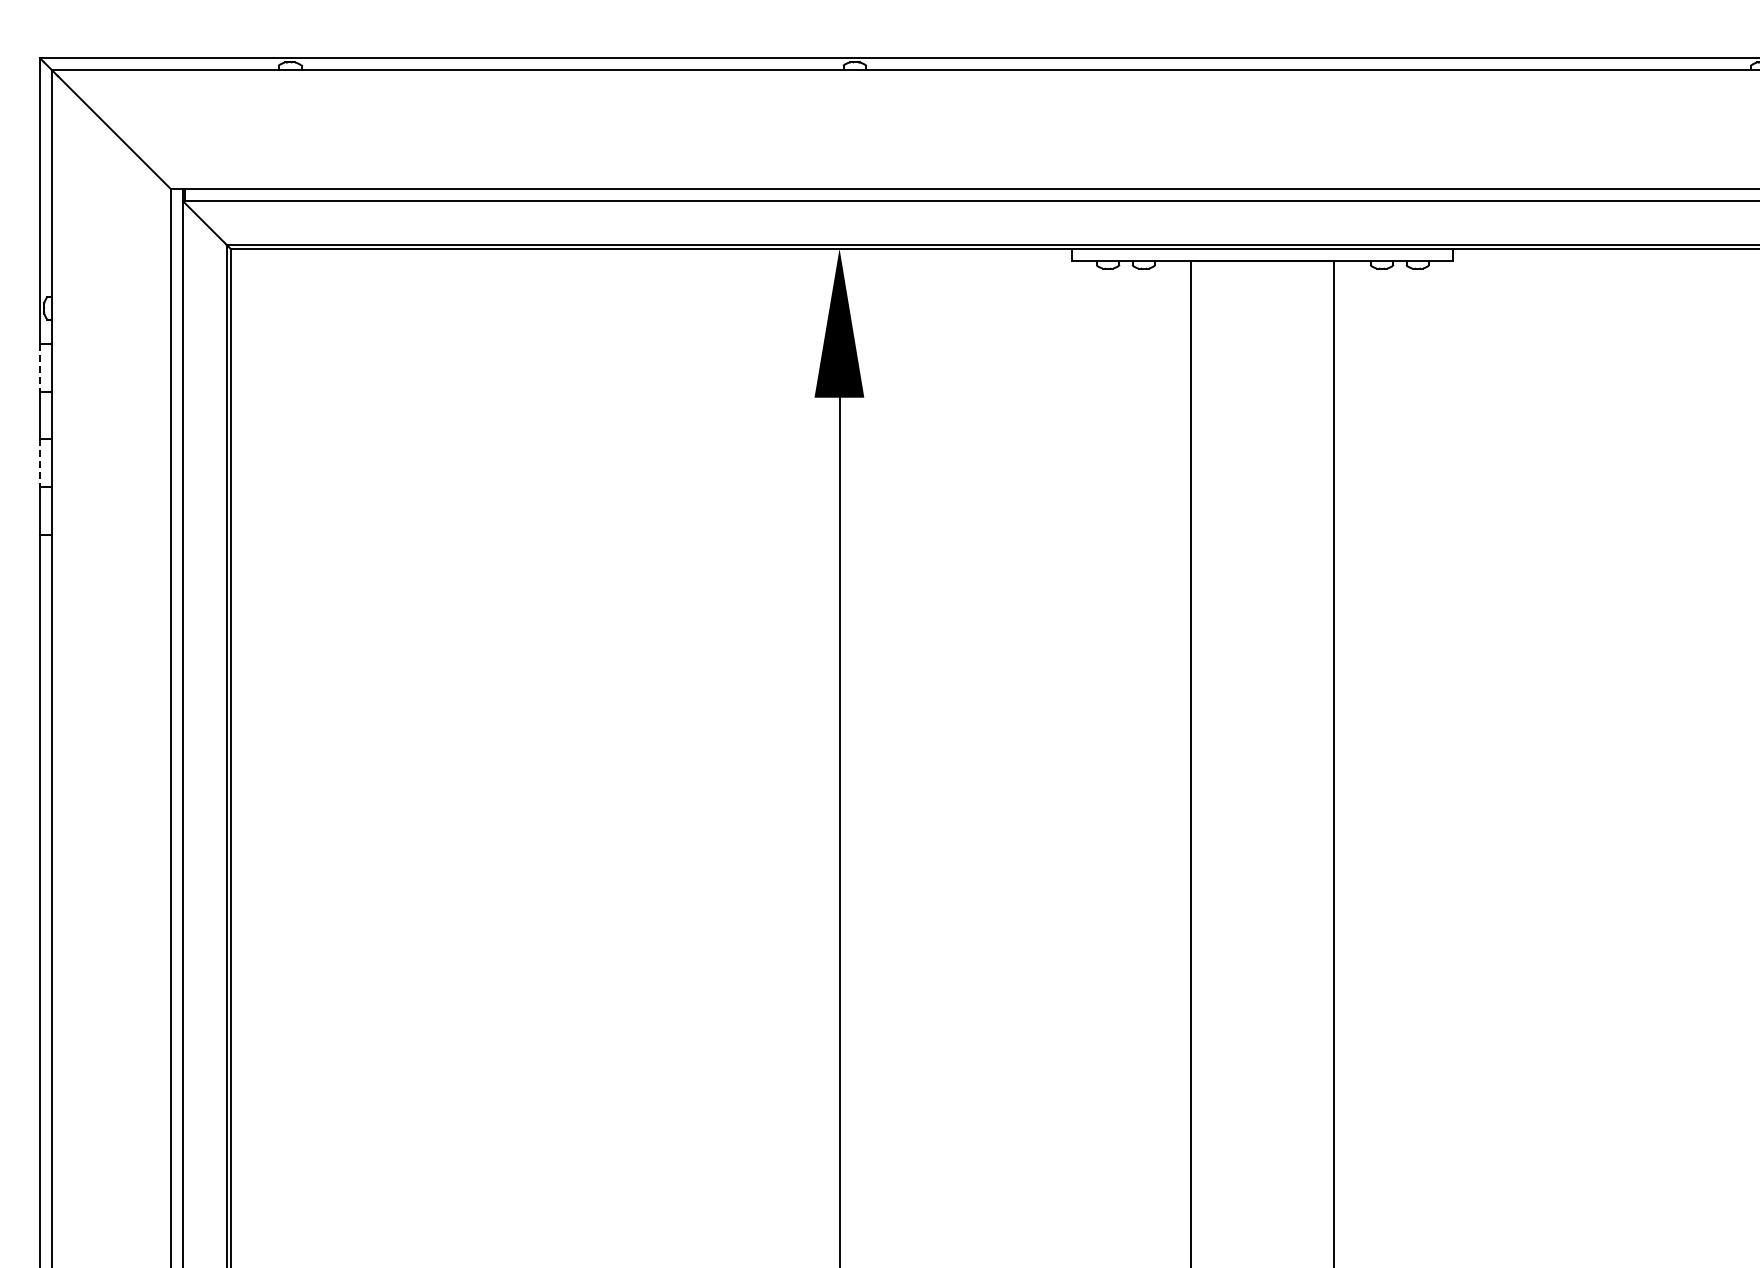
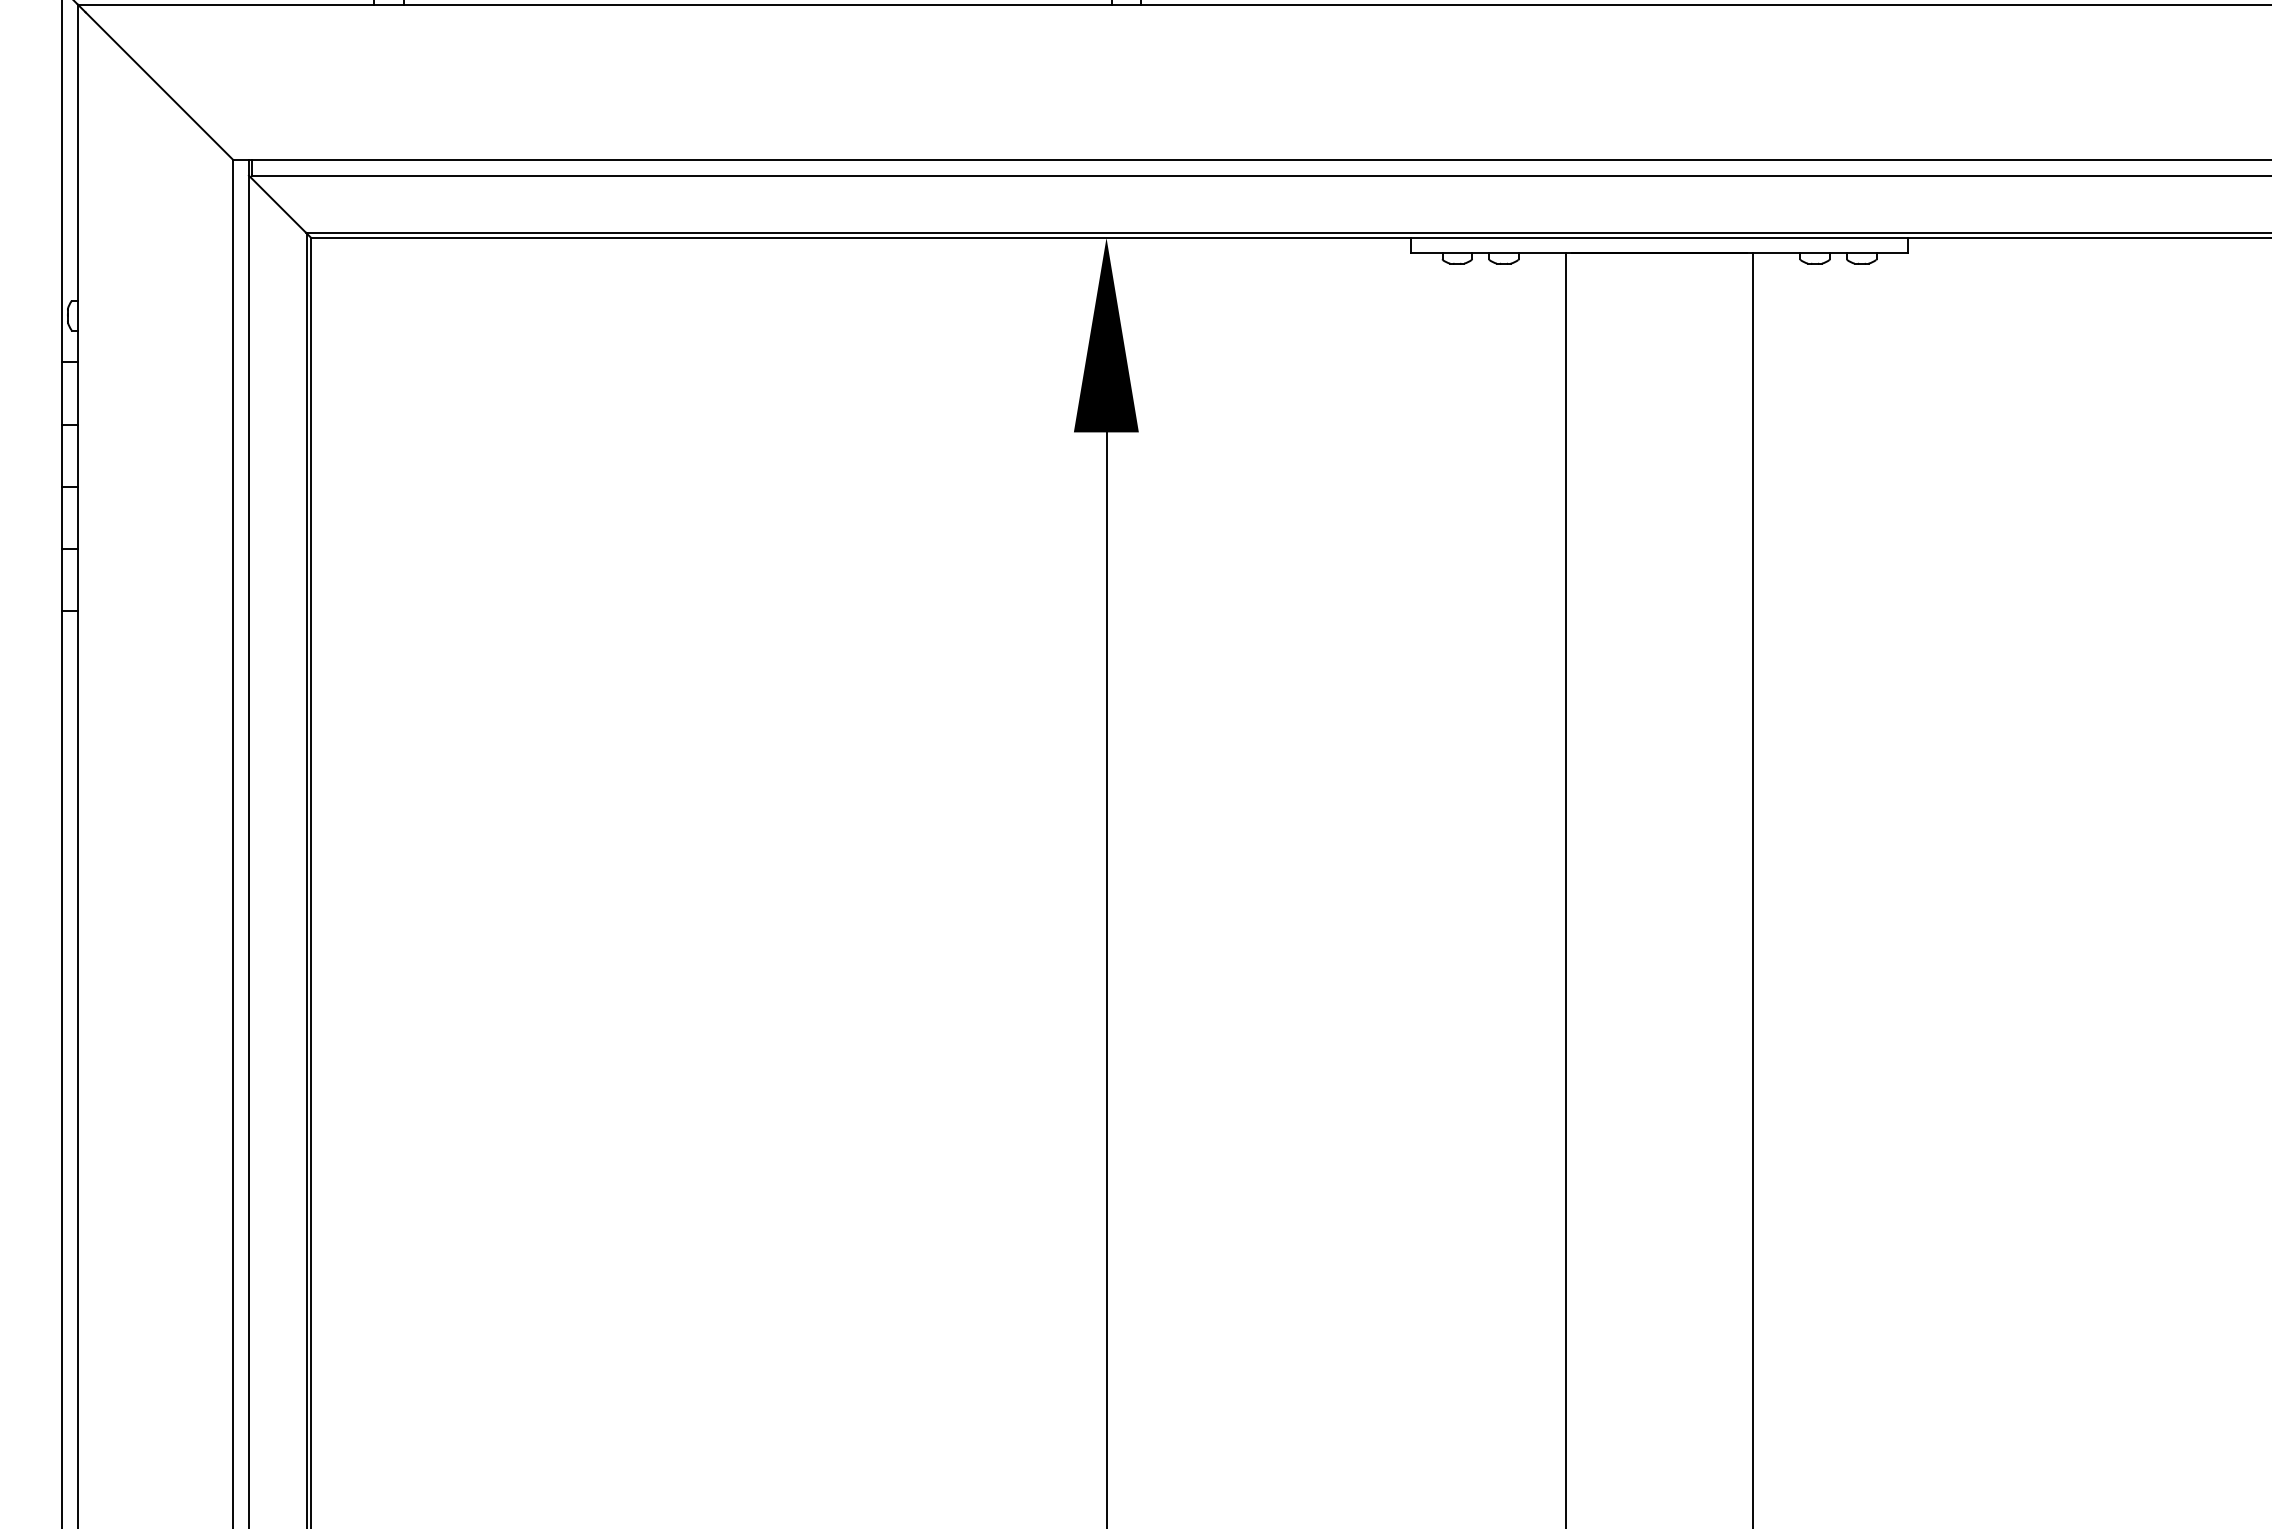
line: (40, 367) -> (62, 392), dashed -> solid
line: (40, 463) -> (62, 518), dashed -> solid

